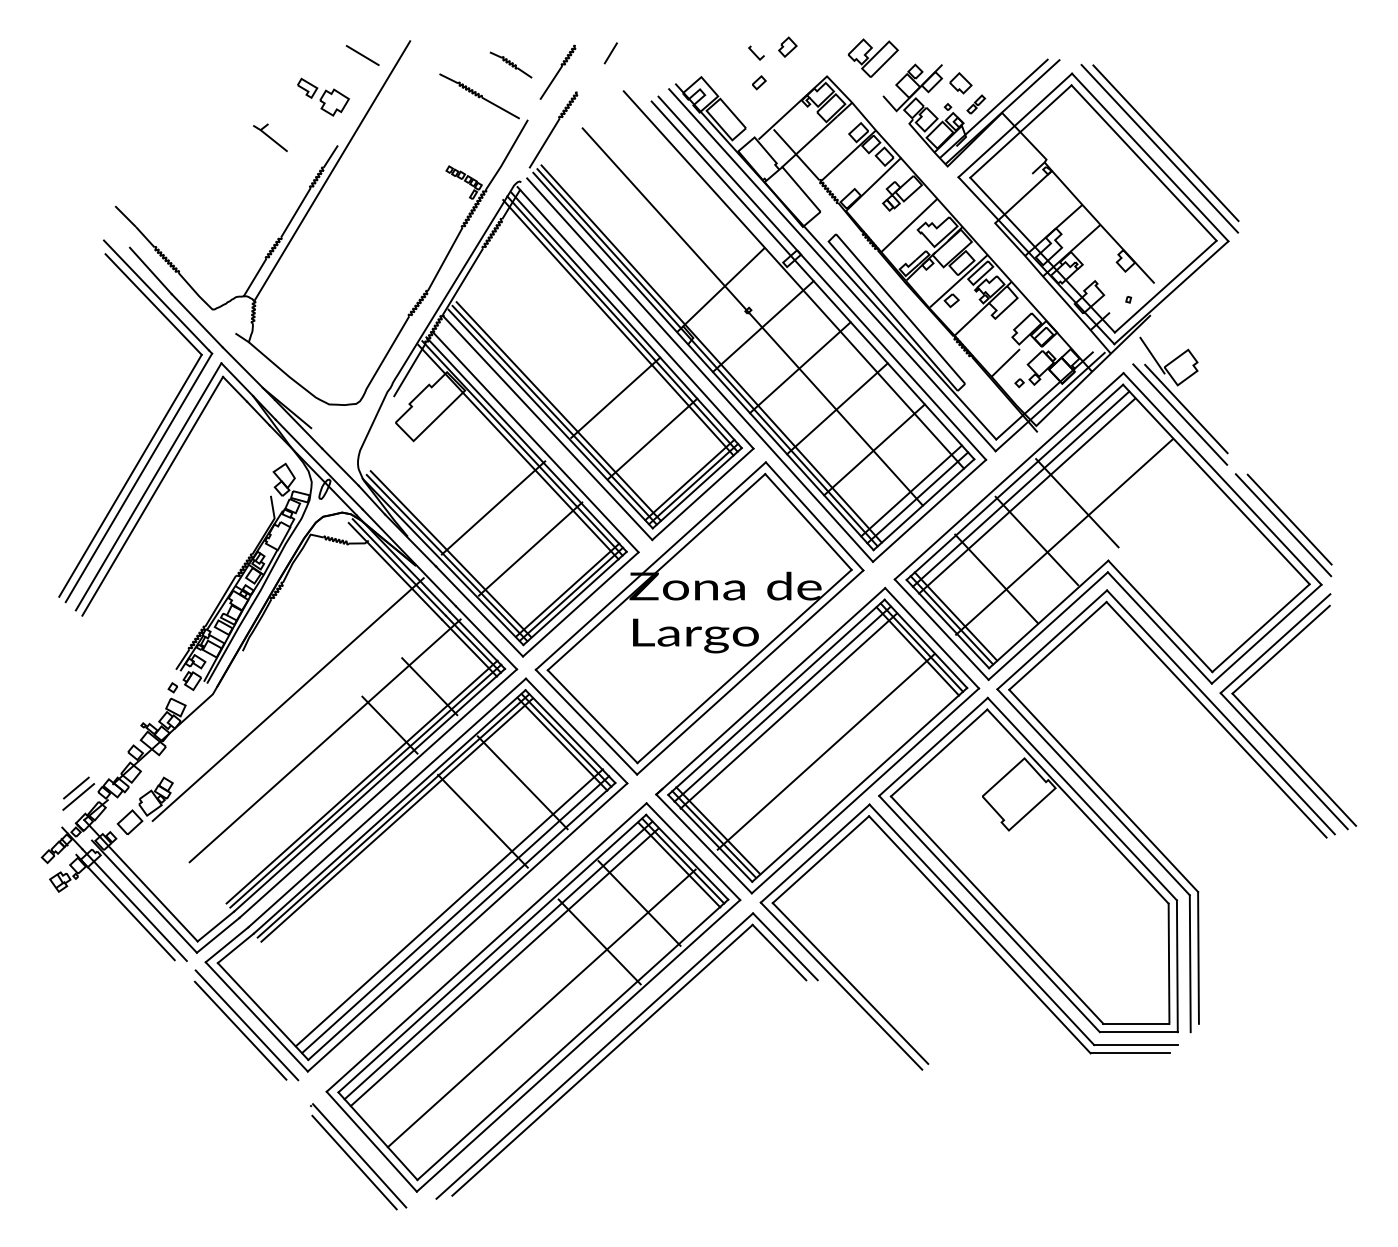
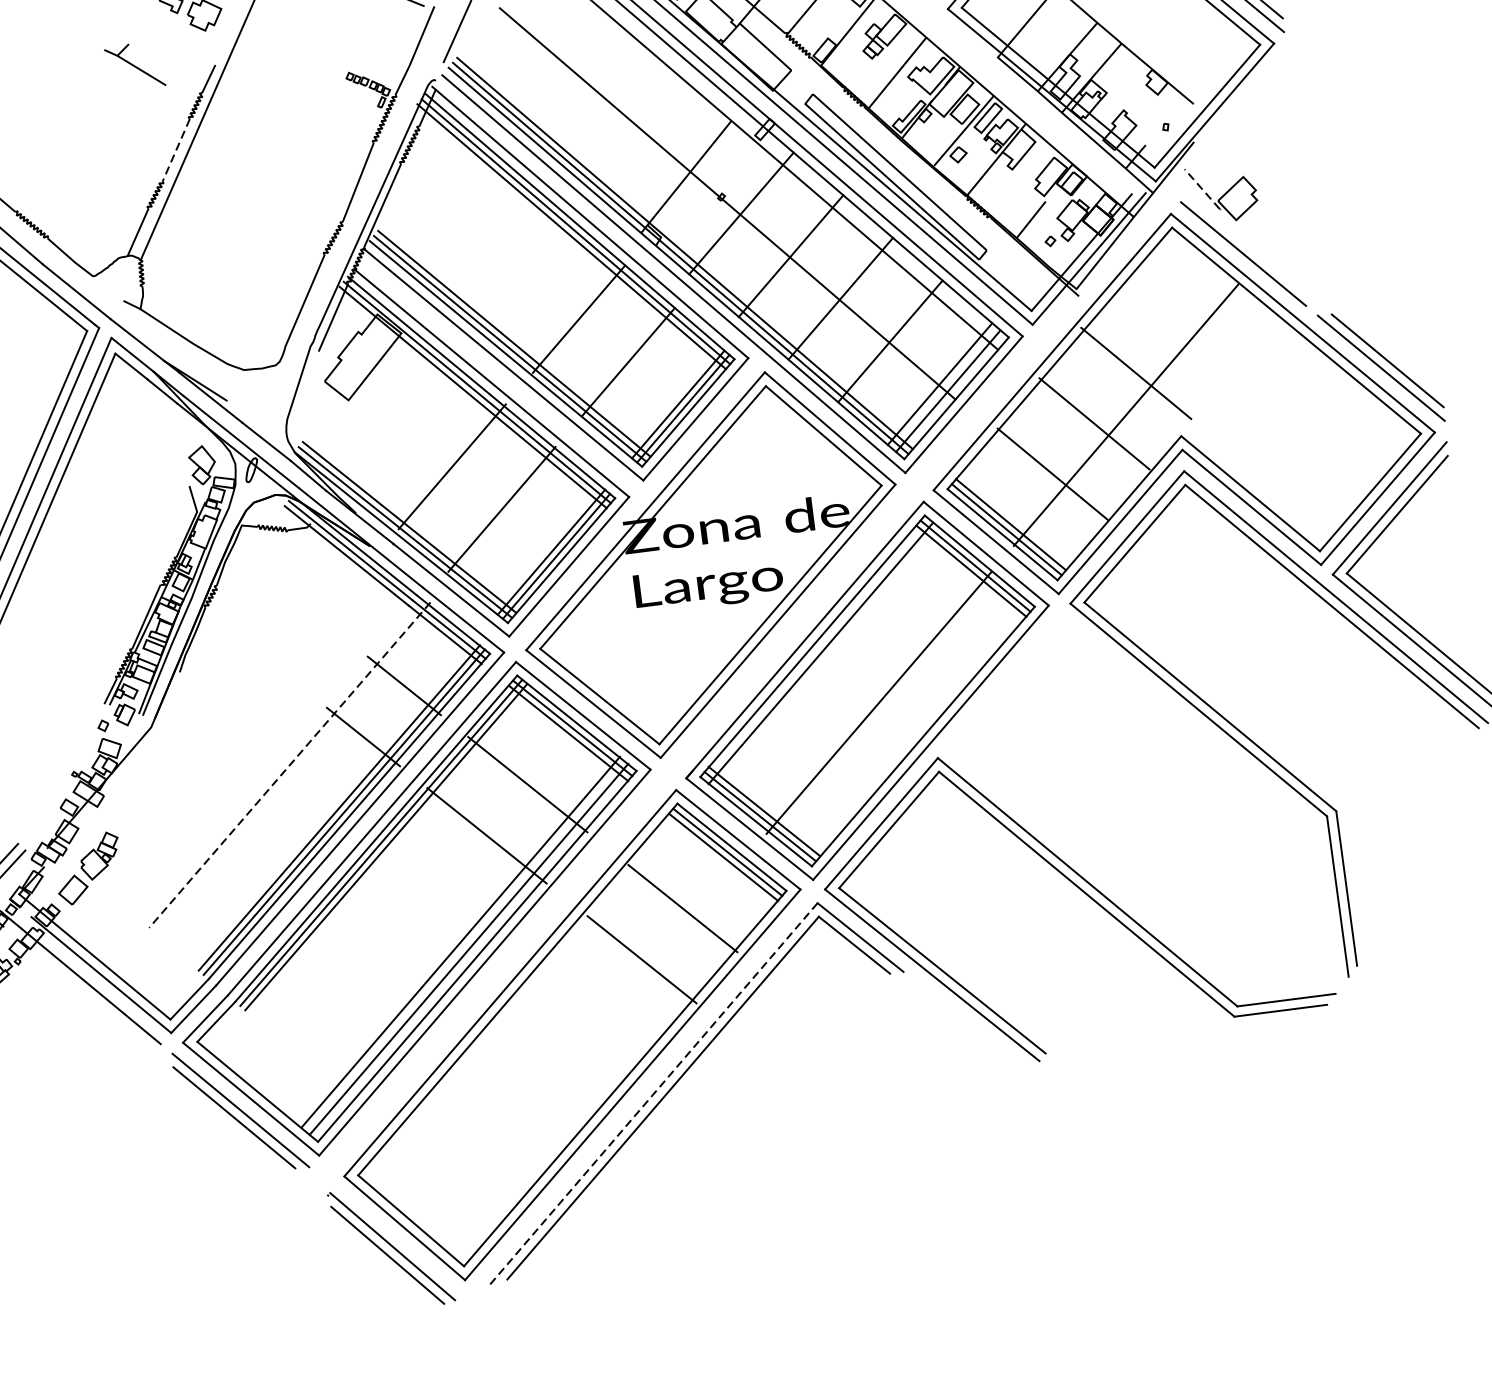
part: (270, 137) -> (135, 65), size x1.4
line: (295, 212) -> (175, 150), solid -> dashed
line: (1152, 356) -> (1202, 190), solid -> dashed
line: (1186, 408) -> (1250, 246), removed
line: (1020, 488) -> (1067, 364), removed
line: (1027, 495) -> (1076, 371), removed
line: (287, 699) -> (239, 722), removed
line: (788, 710) -> (828, 659), removed
line: (325, 740) -> (290, 764), solid -> dashed
part: (1028, 864) -> (1133, 804), removed
line: (125, 907) -> (80, 990), removed
line: (498, 960) -> (526, 996), removed
line: (504, 967) -> (534, 1004), removed
line: (541, 1008) -> (583, 1046), removed
line: (594, 1056) -> (653, 1094), solid -> dashed

